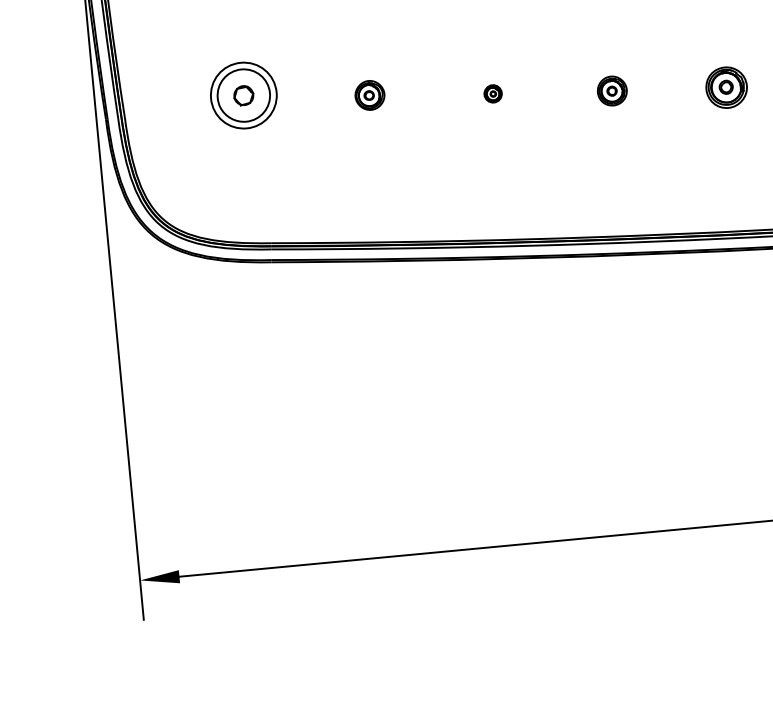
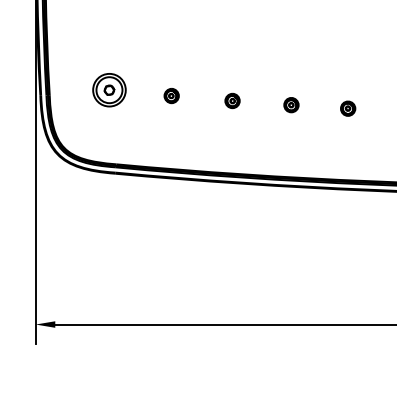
part: (727, 86) -> (348, 108), size x0.71
part: (492, 92) -> (232, 100), size x1.67

